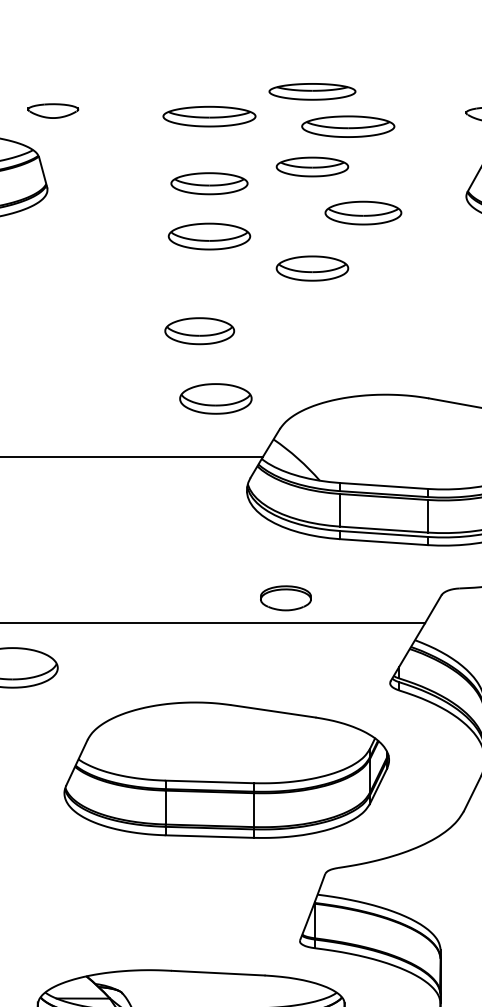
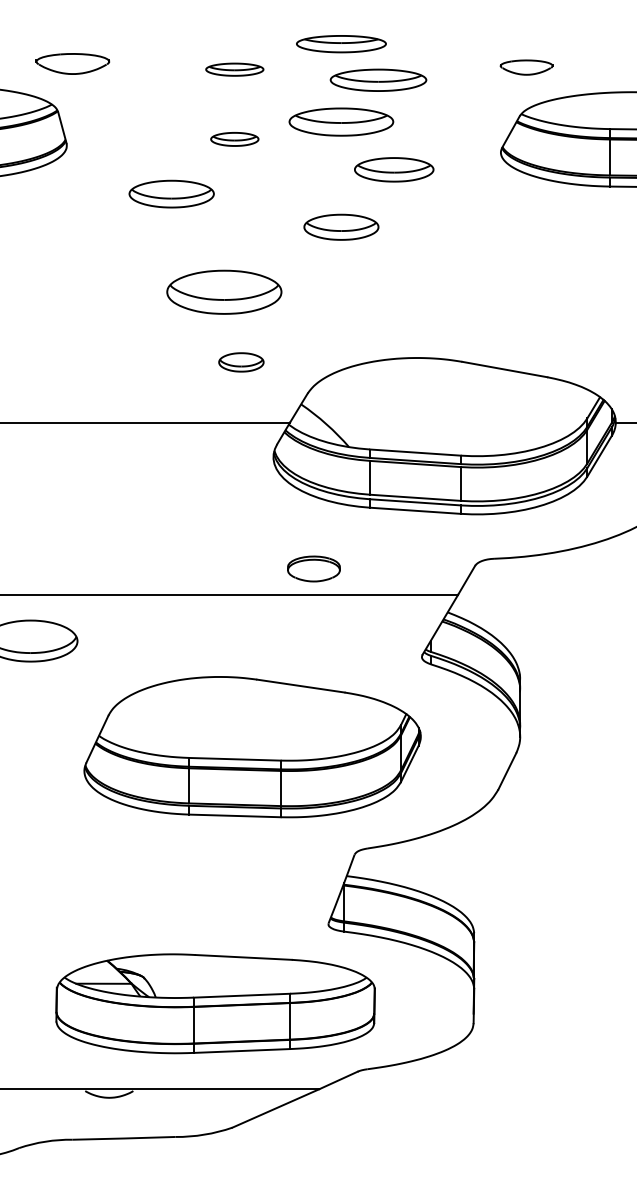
part: (52, 111) -> (72, 64), size x1.4
part: (209, 116) -> (234, 69), size x0.6
part: (312, 166) -> (341, 121), size x1.4
part: (209, 183) -> (234, 139), size x0.6
part: (209, 235) -> (171, 193), moved
part: (199, 330) -> (224, 291), size x1.6
part: (216, 399) -> (241, 362), size x0.6

